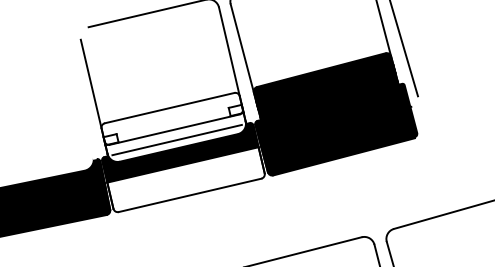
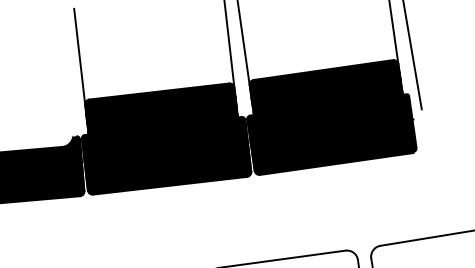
fill: (173, 126) -> (161, 111), added
fill: (185, 179) -> (167, 168), added

